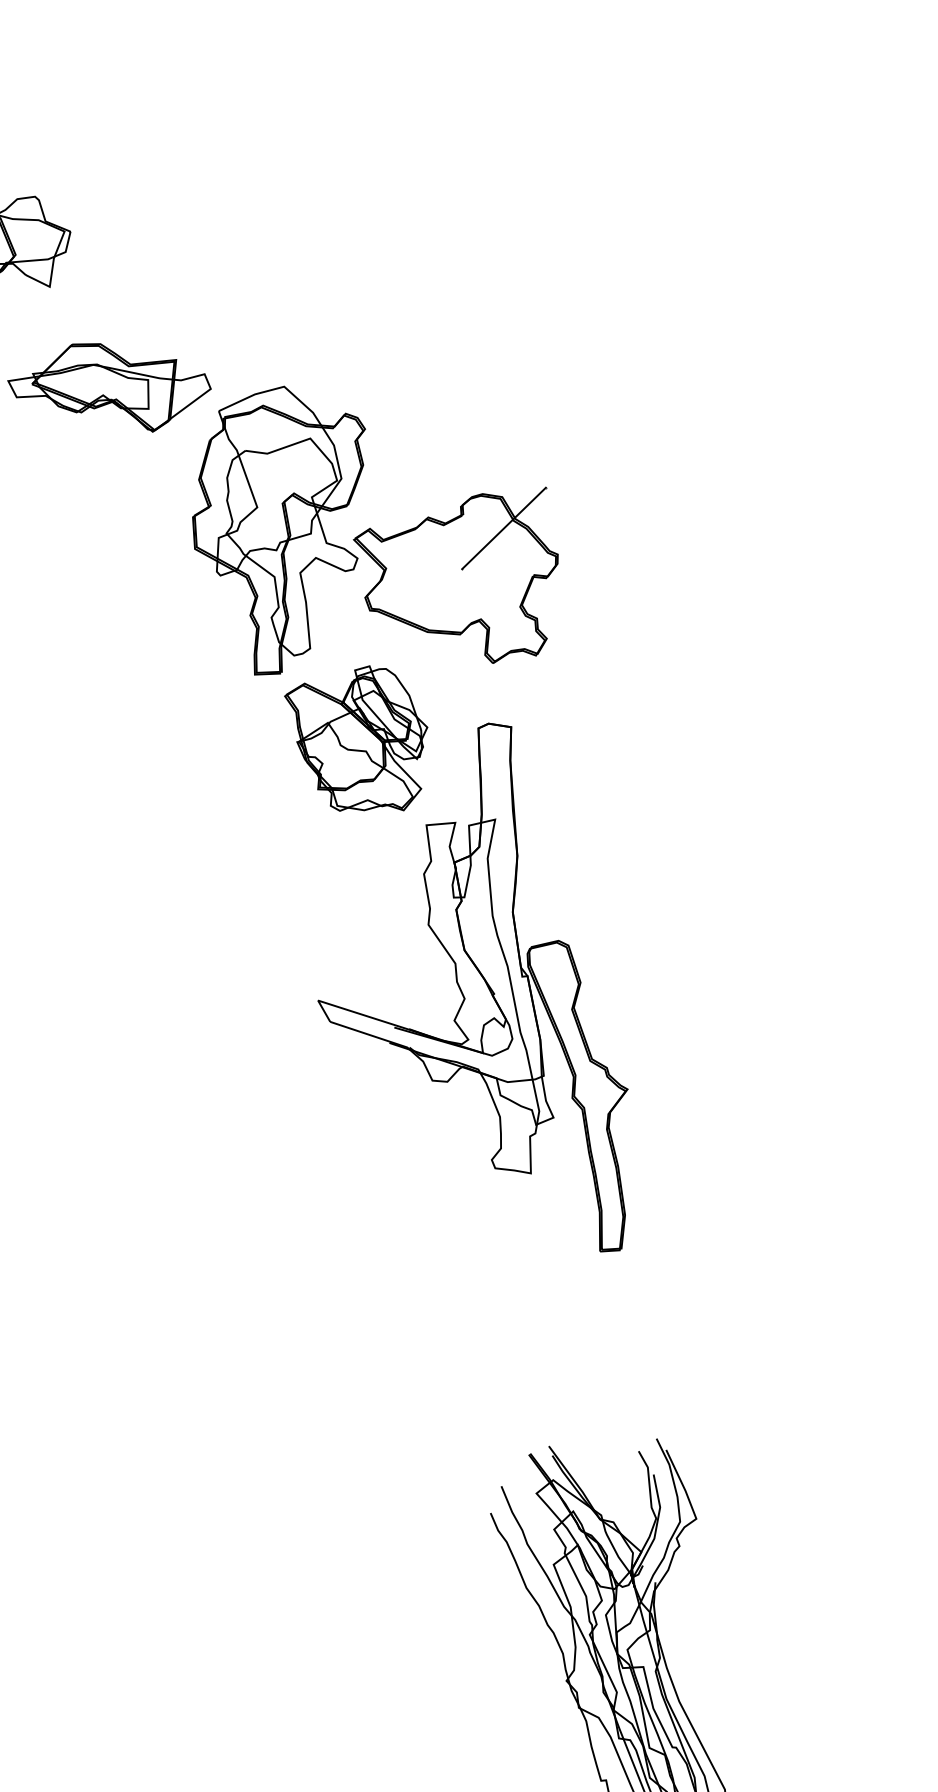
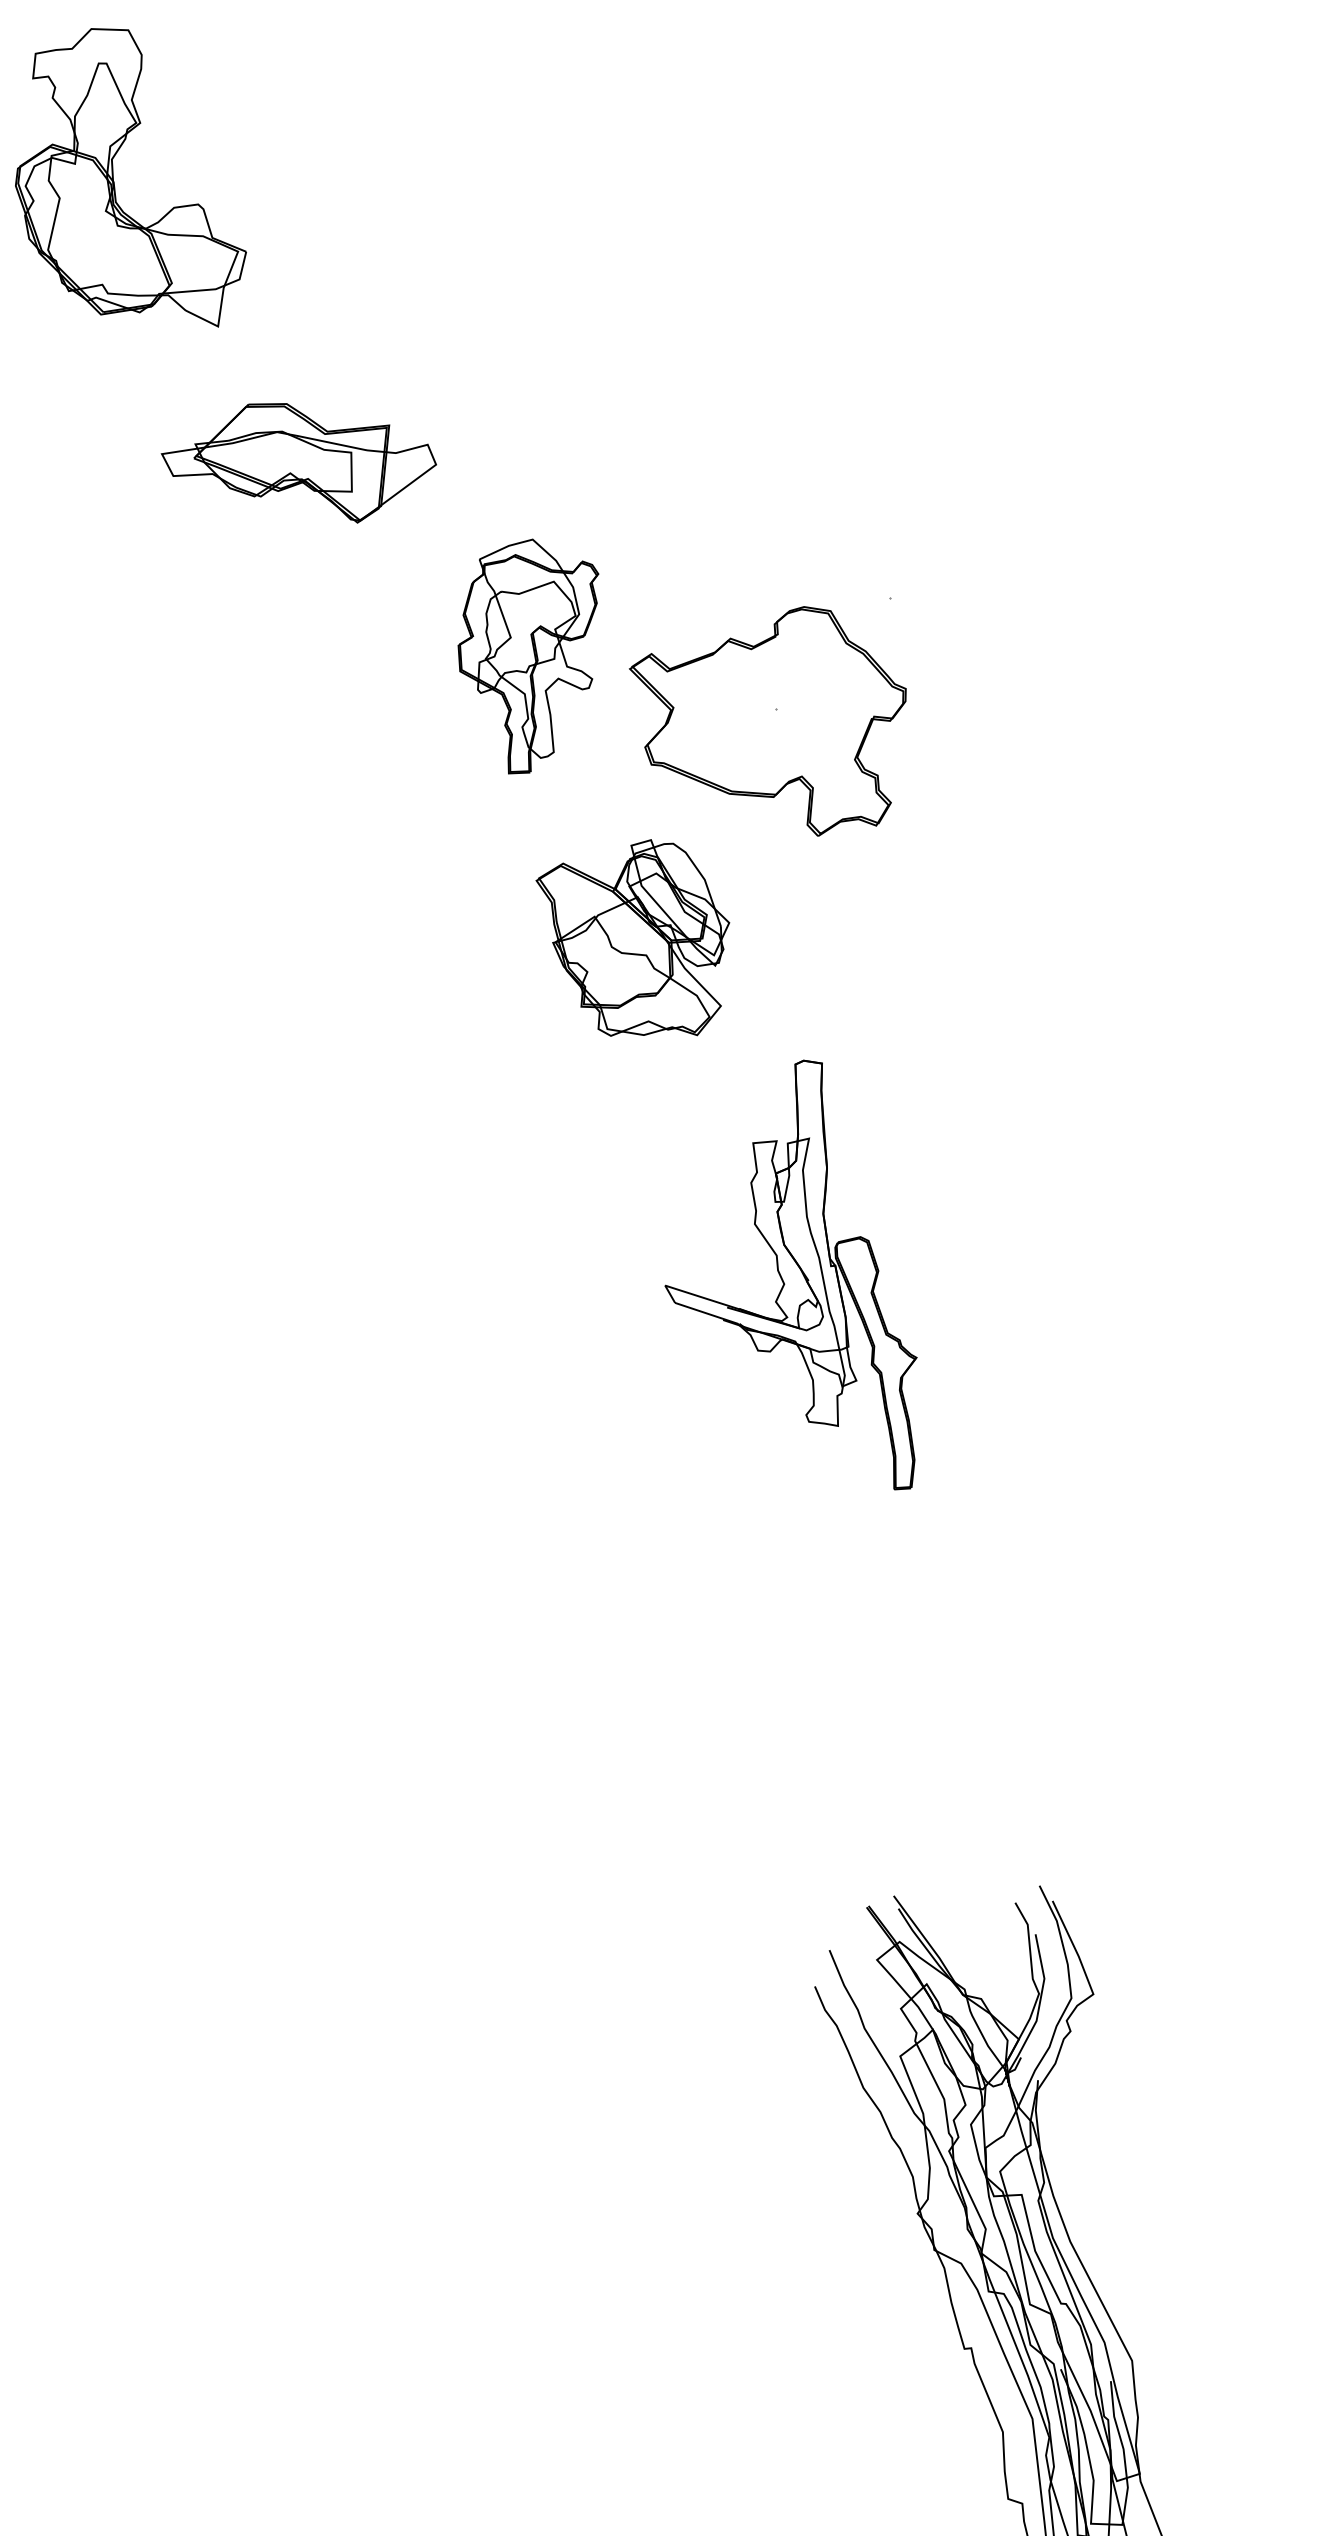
line: (503, 528) -> (832, 653), removed
part: (279, 530) -> (528, 656), size x0.6
part: (472, 987) -> (790, 1274), size x0.6

